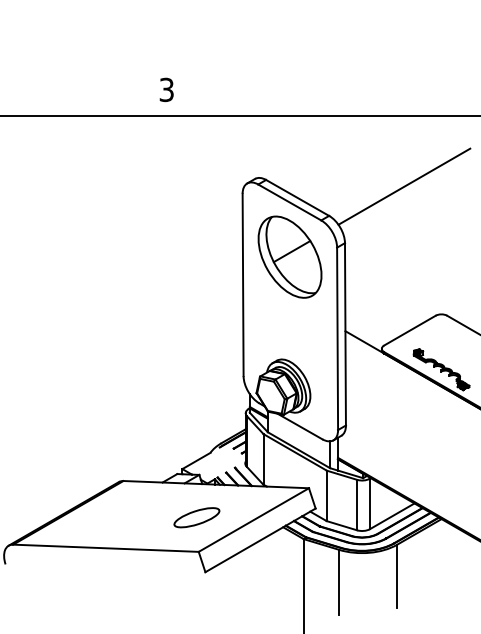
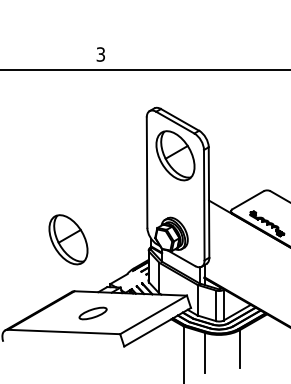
line: (404, 187) -> (244, 113), removed
part: (113, 395) -> (68, 239), added
part: (195, 517) -> (92, 313), moved

